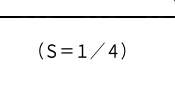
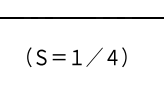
text: (82, 50) -> (77, 56), moved

